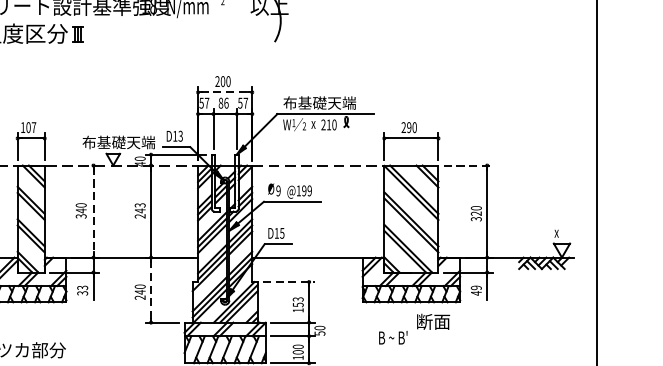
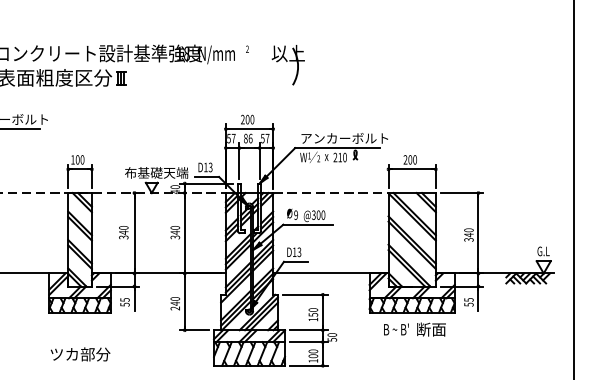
line: (226, 92) -> (250, 129), dashed -> solid
text: (333, 103) -> (344, 138), 布基礎天端 -> アンカーボルト
text: (33, 127) -> (82, 159), 107 -> 100
text: (409, 127) -> (410, 159), 290 -> 200
line: (468, 166) -> (462, 193), dashed -> solid
text: (304, 190) -> (318, 214), @199 -> @300
text: (140, 210) -> (175, 232), 243 -> 340
line: (93, 211) -> (134, 233), dashed -> solid
text: (475, 214) -> (468, 235), 320 -> 340
text: (282, 232) -> (299, 251), D15 -> D13
text: (561, 232) -> (543, 251), x -> G.L
line: (289, 281) -> (305, 294), dashed -> solid
text: (82, 290) -> (124, 302), 33 -> 55
line: (150, 290) -> (184, 302), dashed -> solid
text: (475, 290) -> (468, 302), 49 -> 55
text: (298, 298) -> (313, 309), 153 -> 150
text: (393, 337) -> (396, 329), moved

